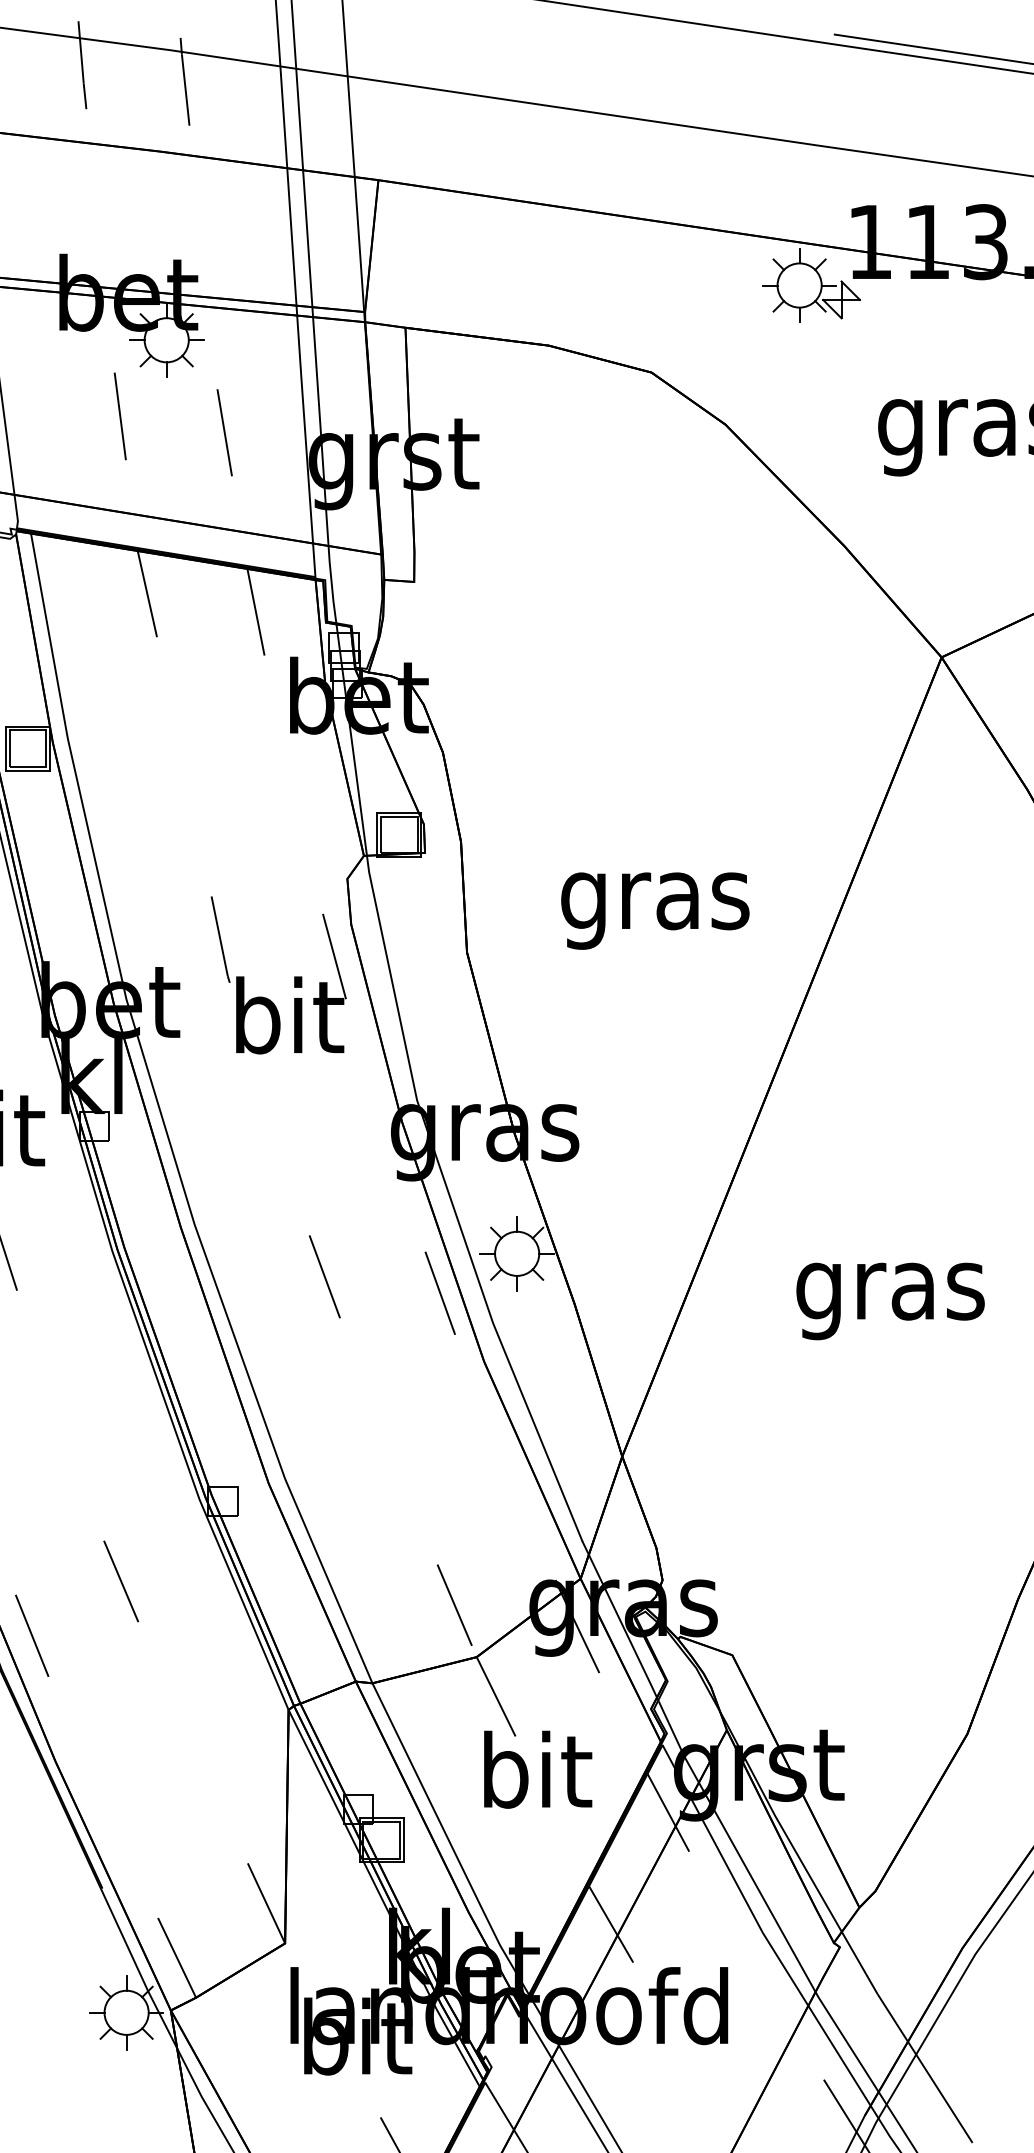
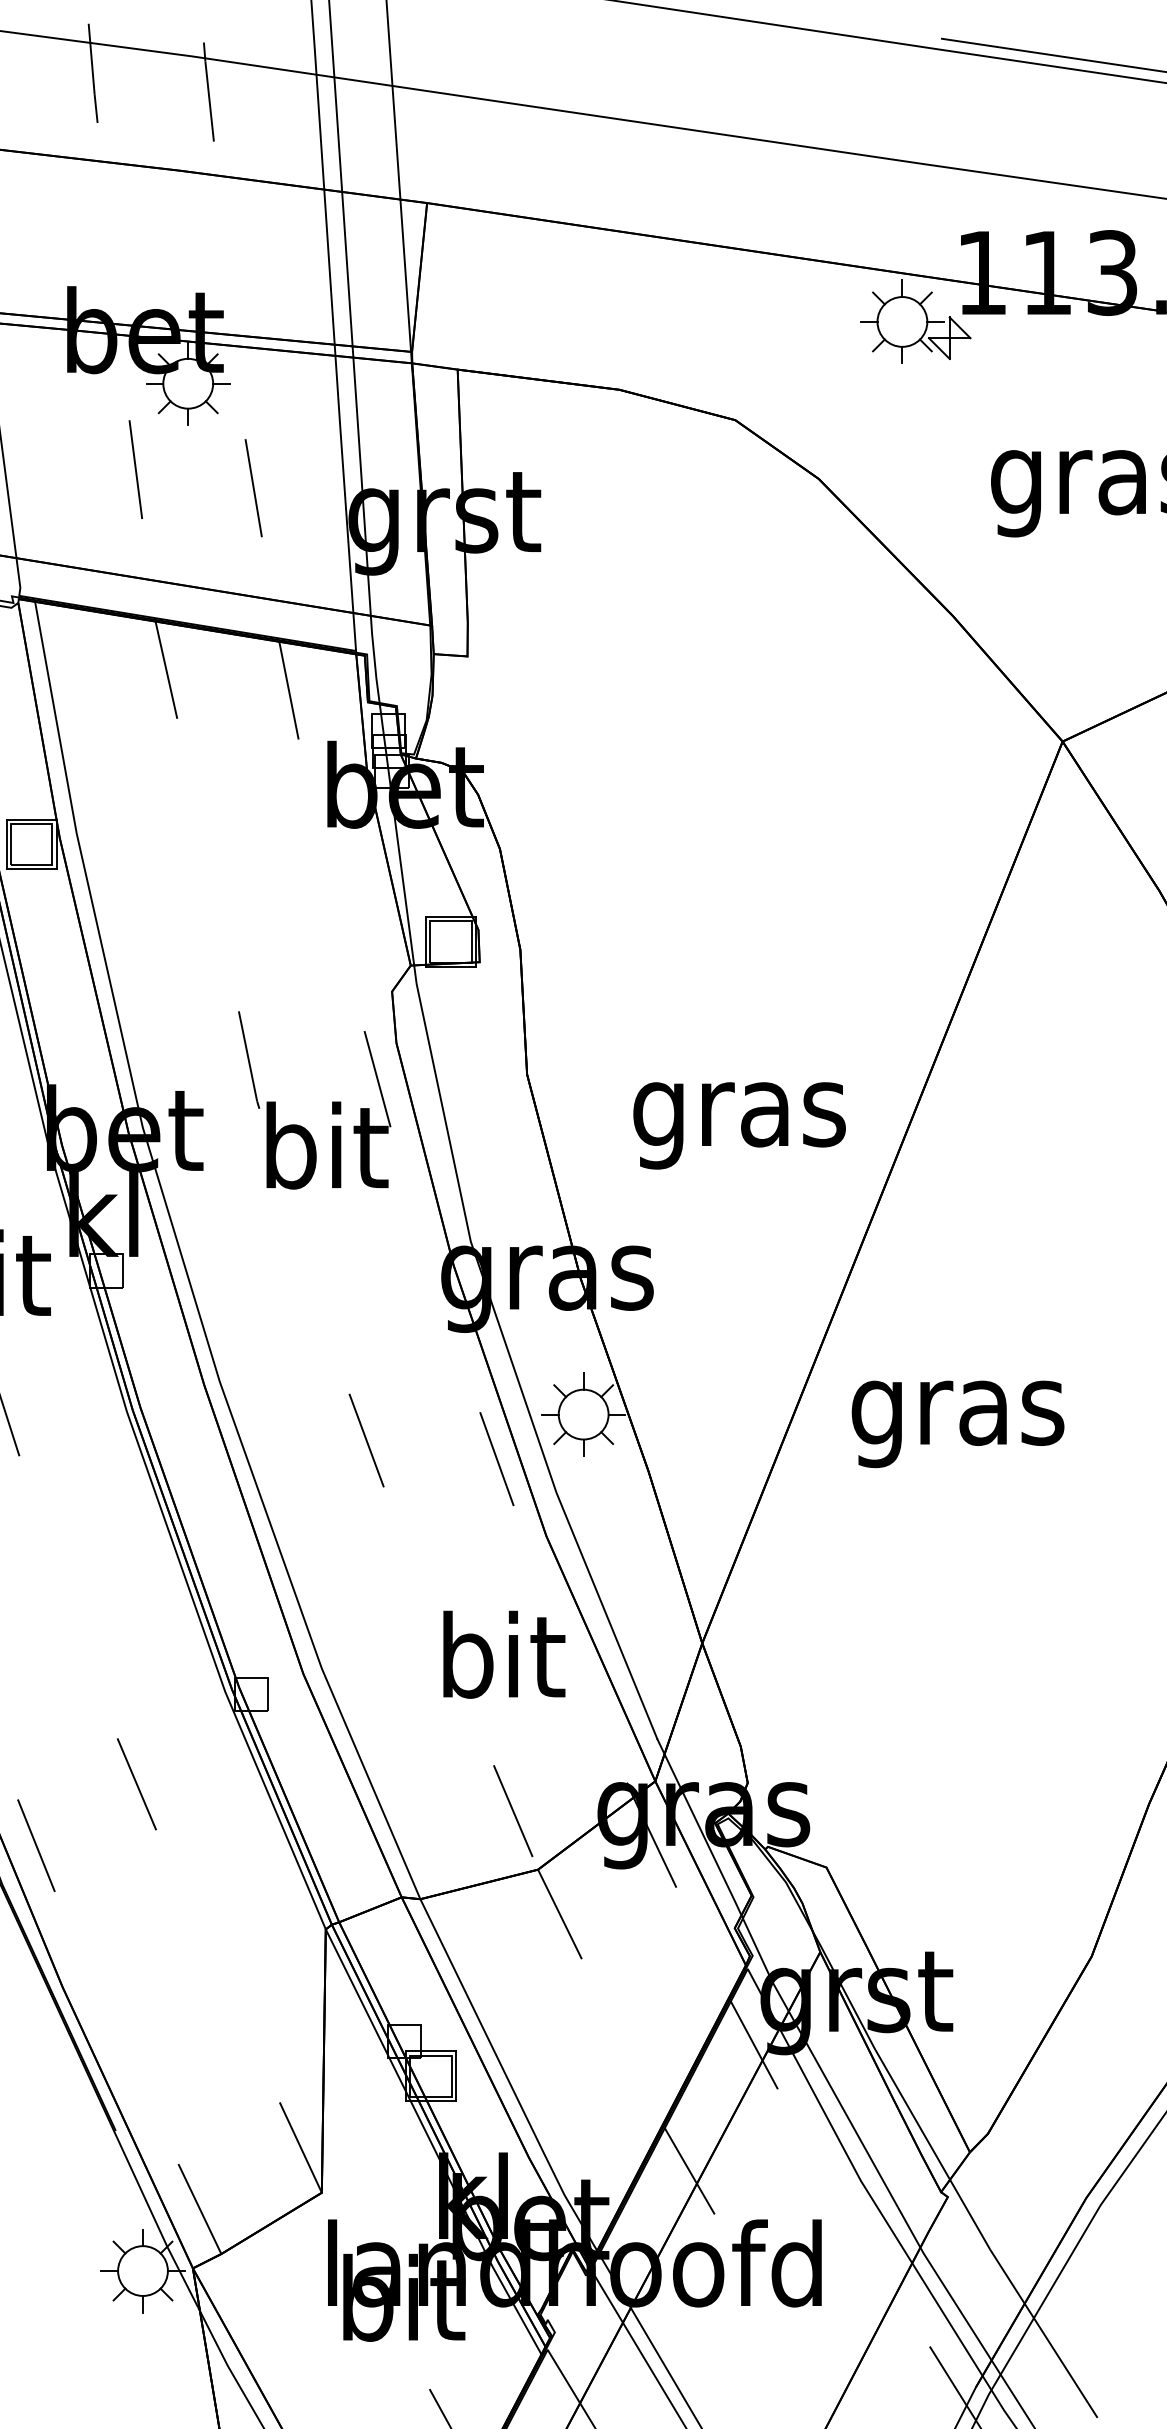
text: (655, 910) -> (739, 1125), moved
text: (890, 1301) -> (957, 1424), moved
text: (538, 1769) -> (504, 1654), moved

